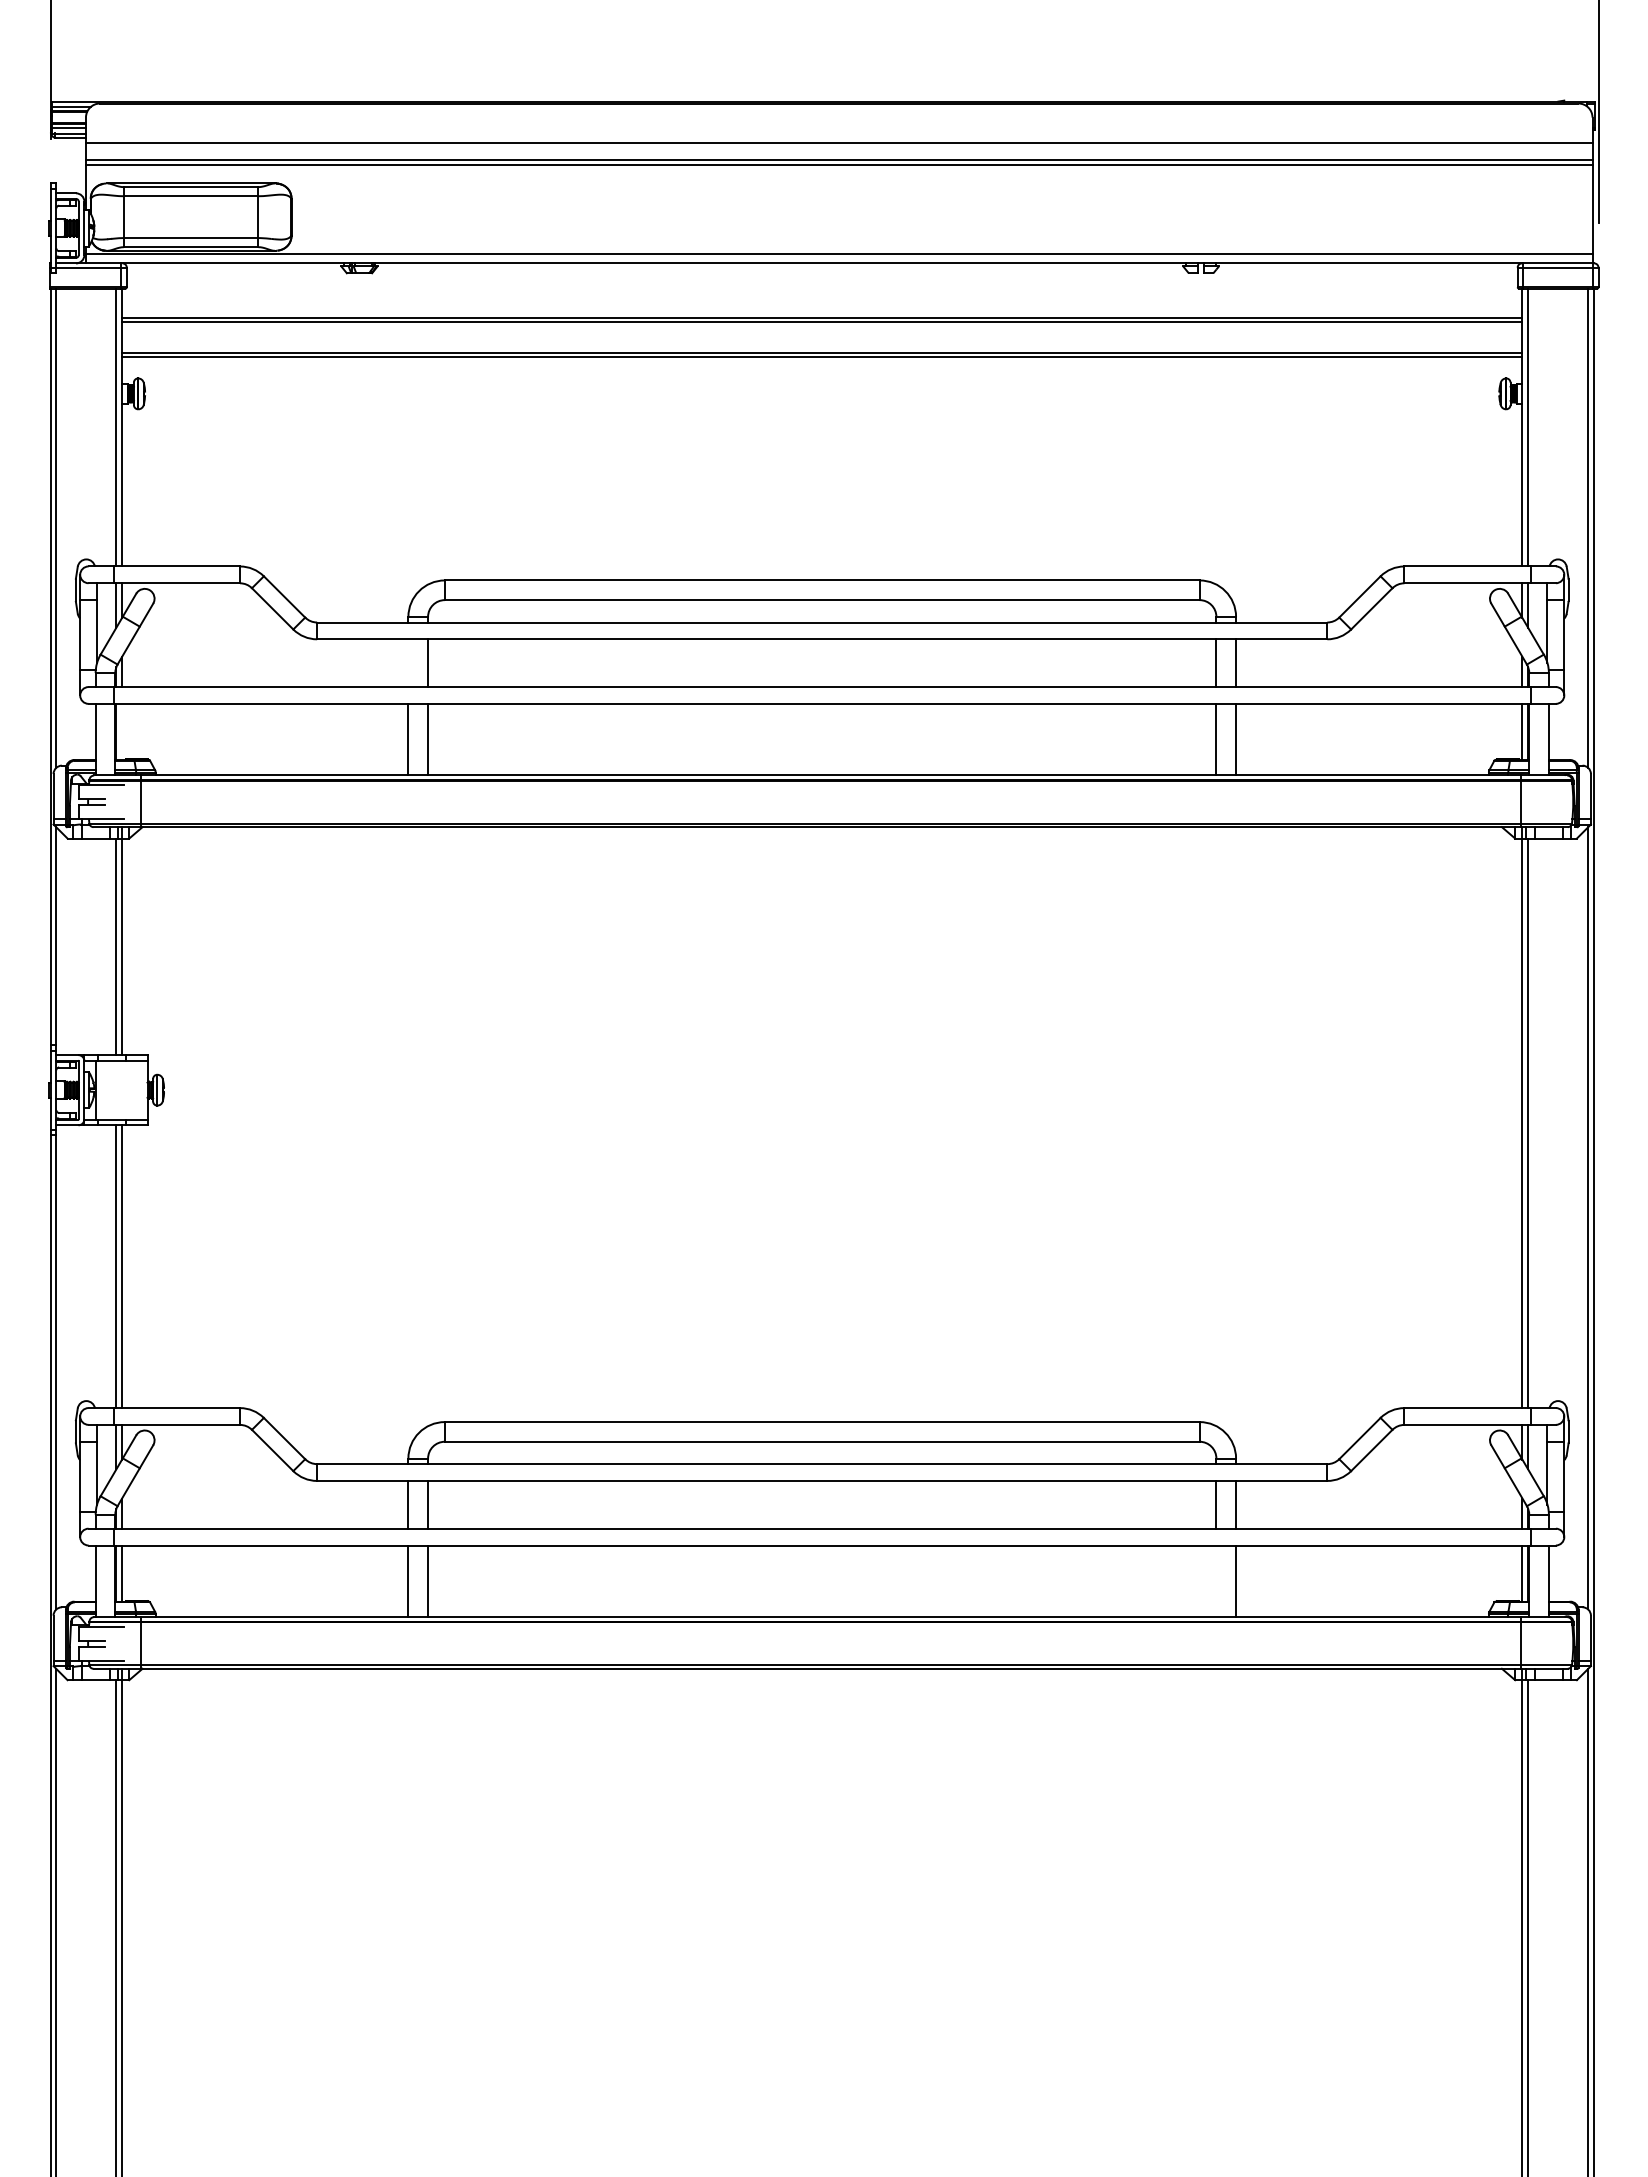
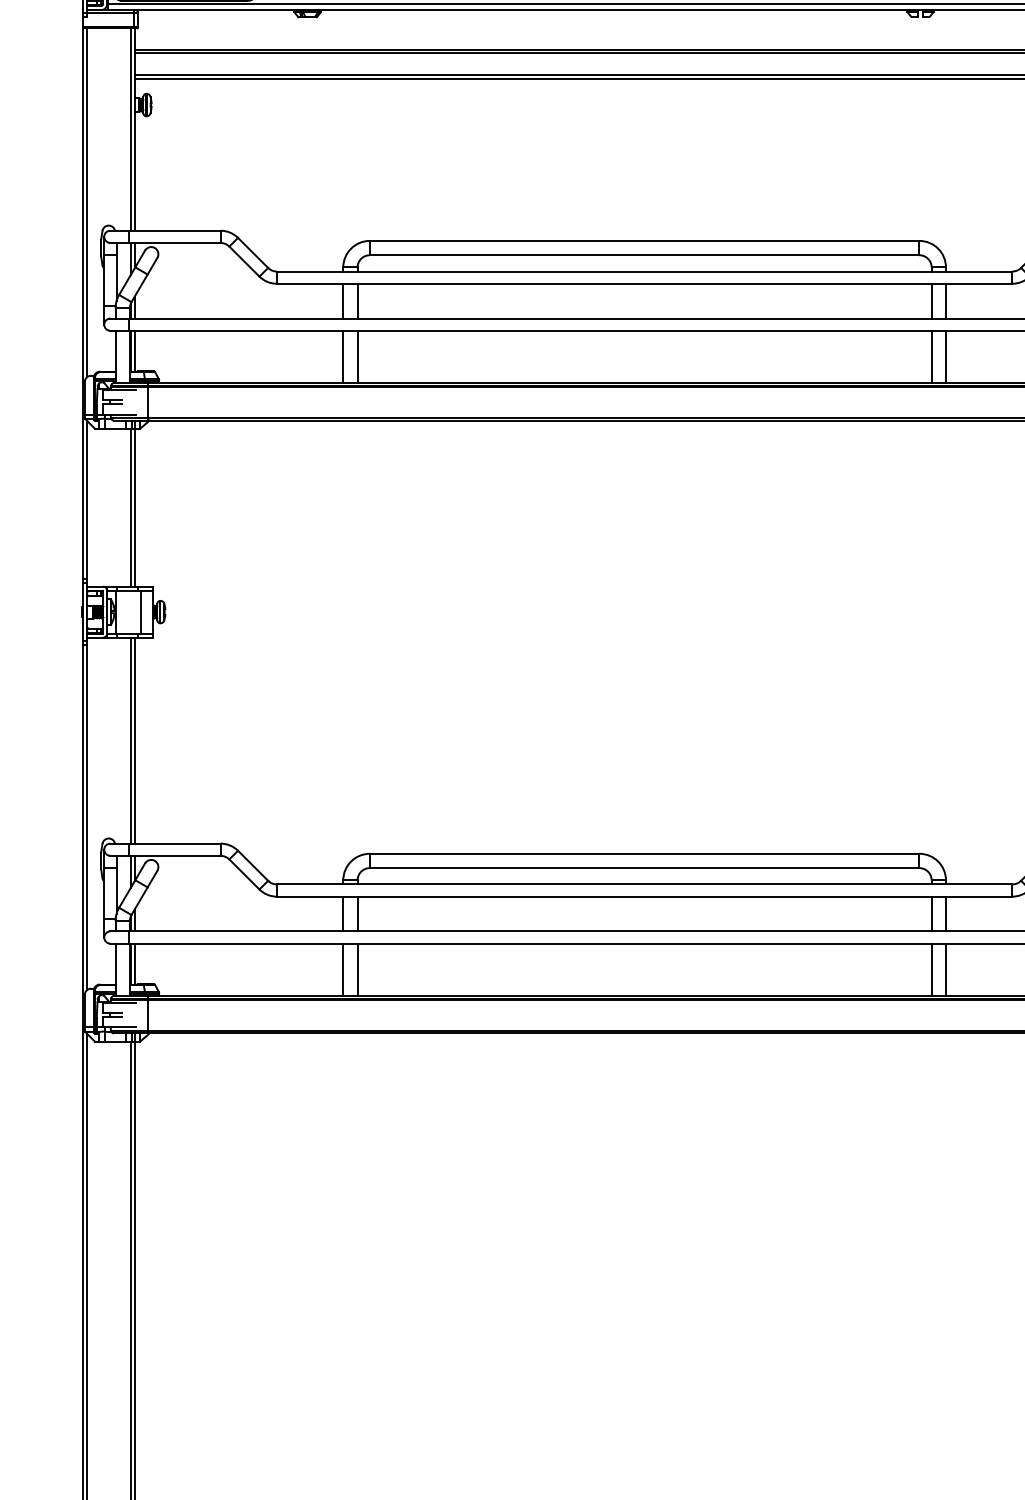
line: (408, 663) -> (343, 301), added
line: (122, 731) -> (135, 350), added
line: (130, 1089) -> (140, 611), added
line: (1216, 1581) -> (931, 969), added

